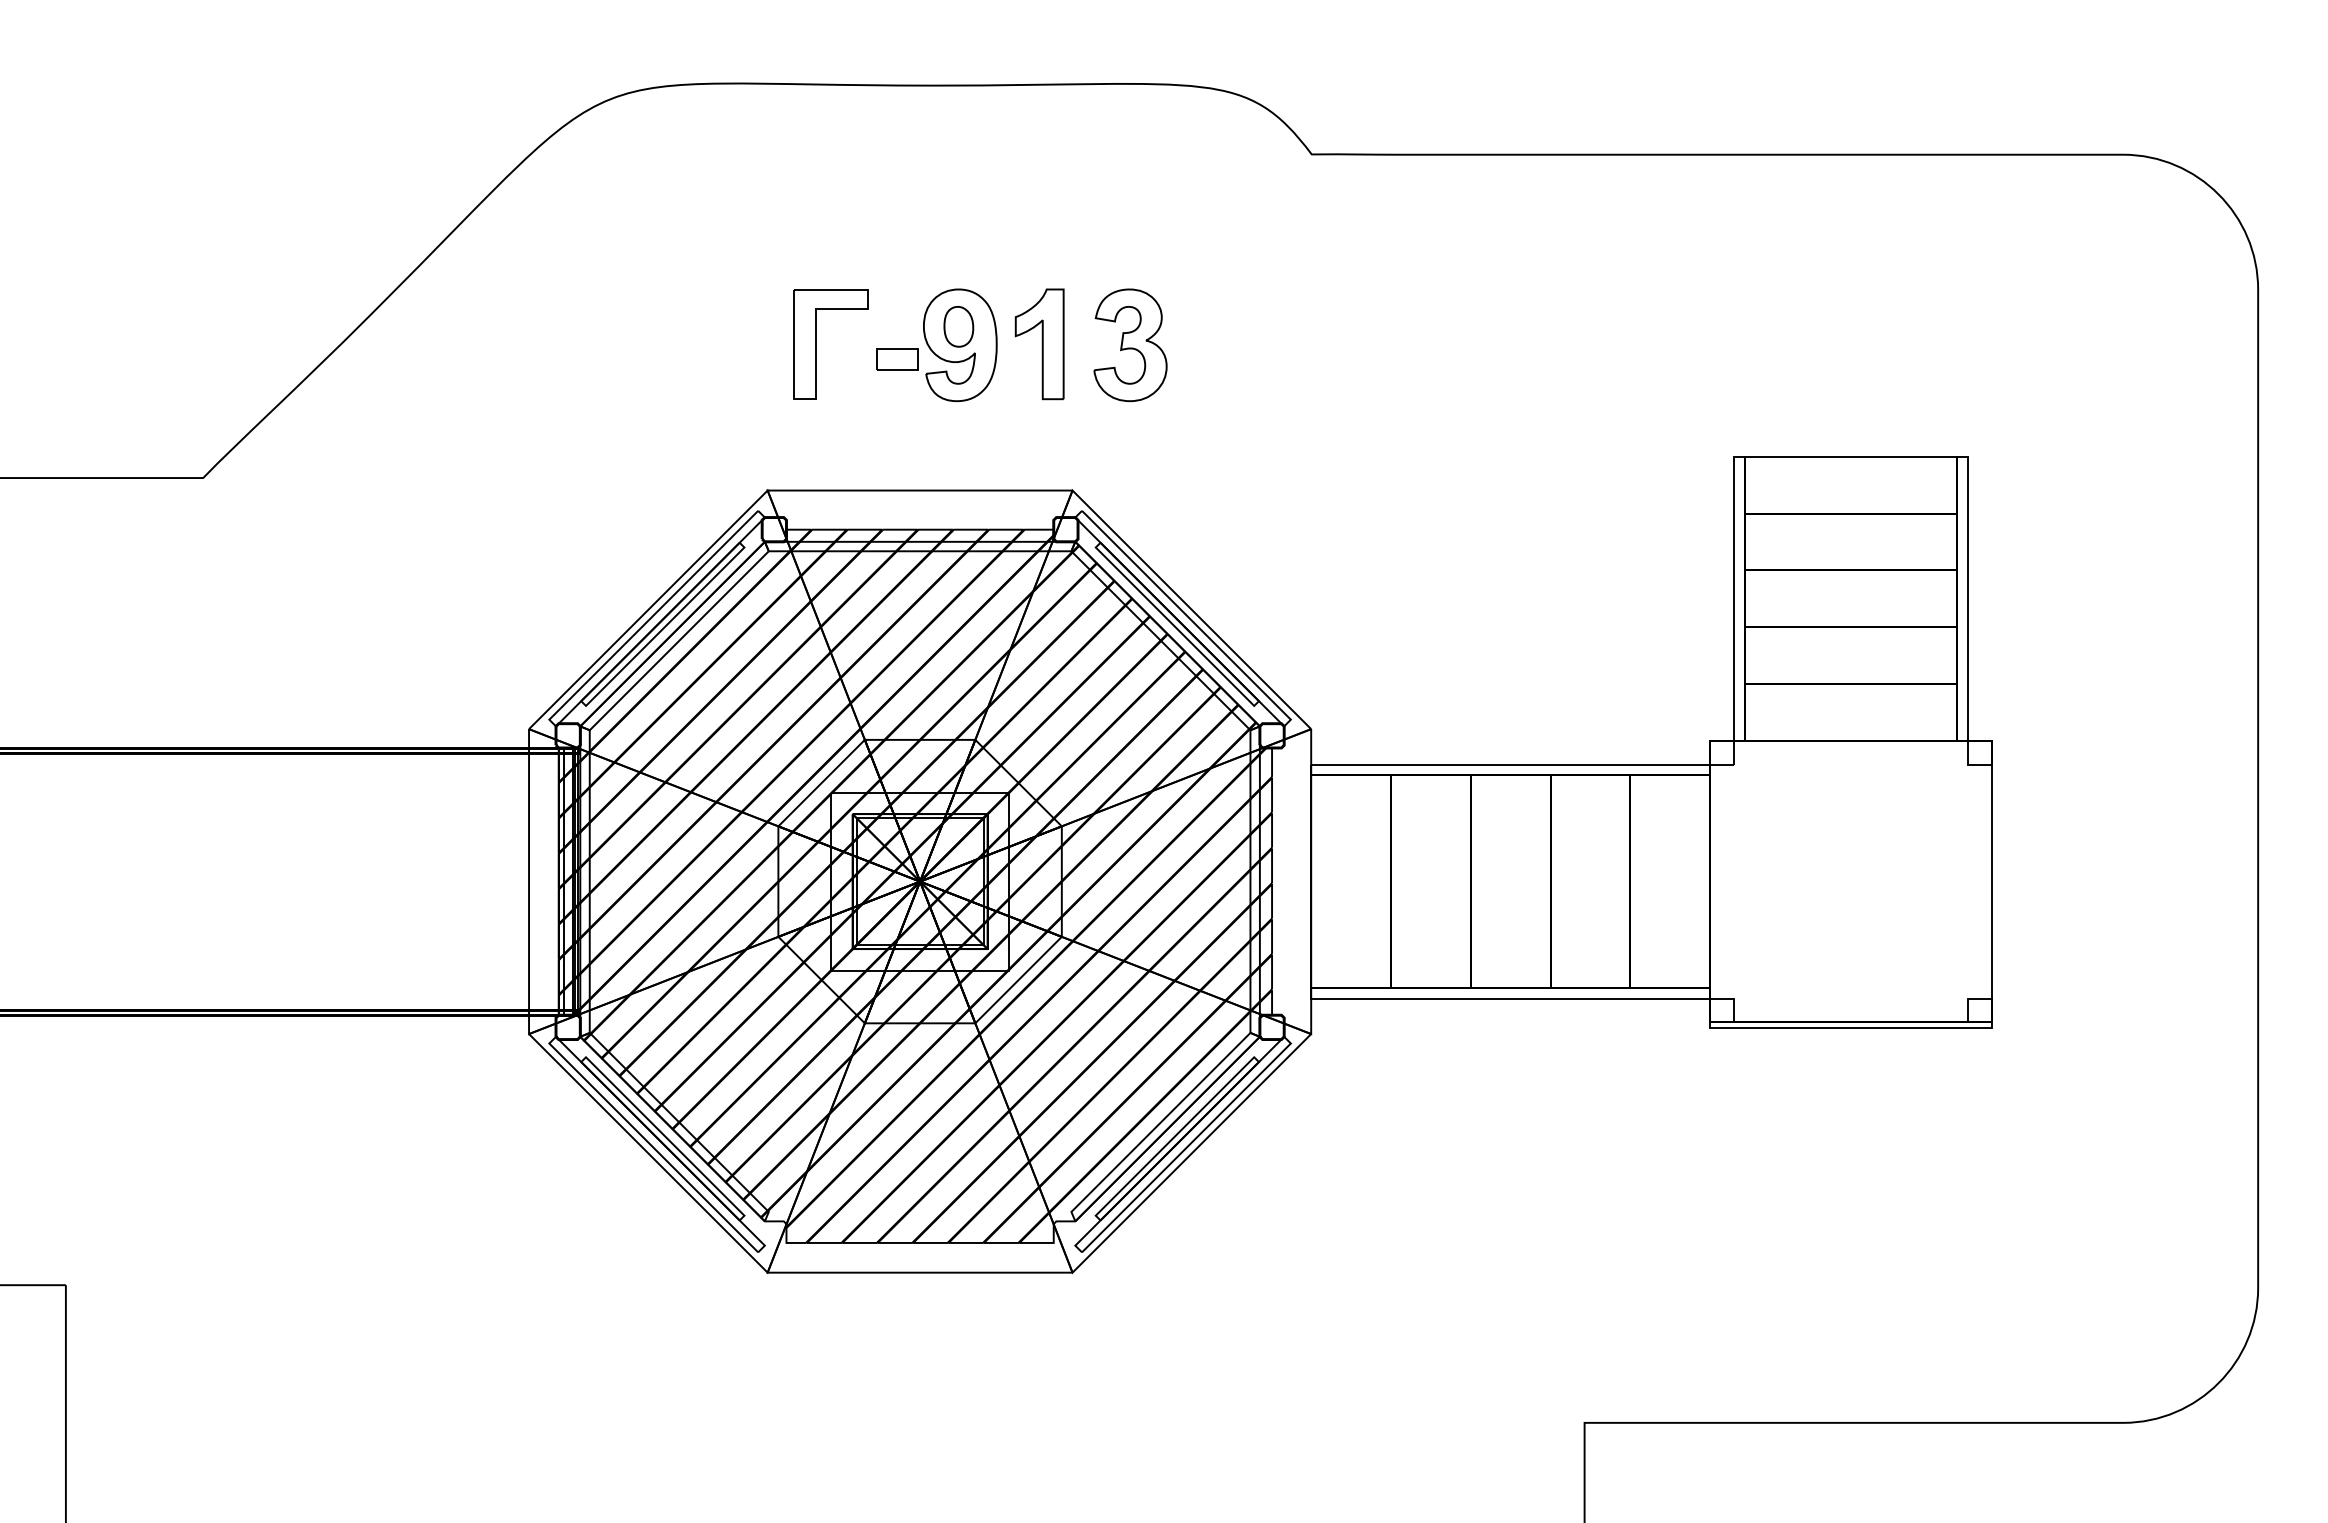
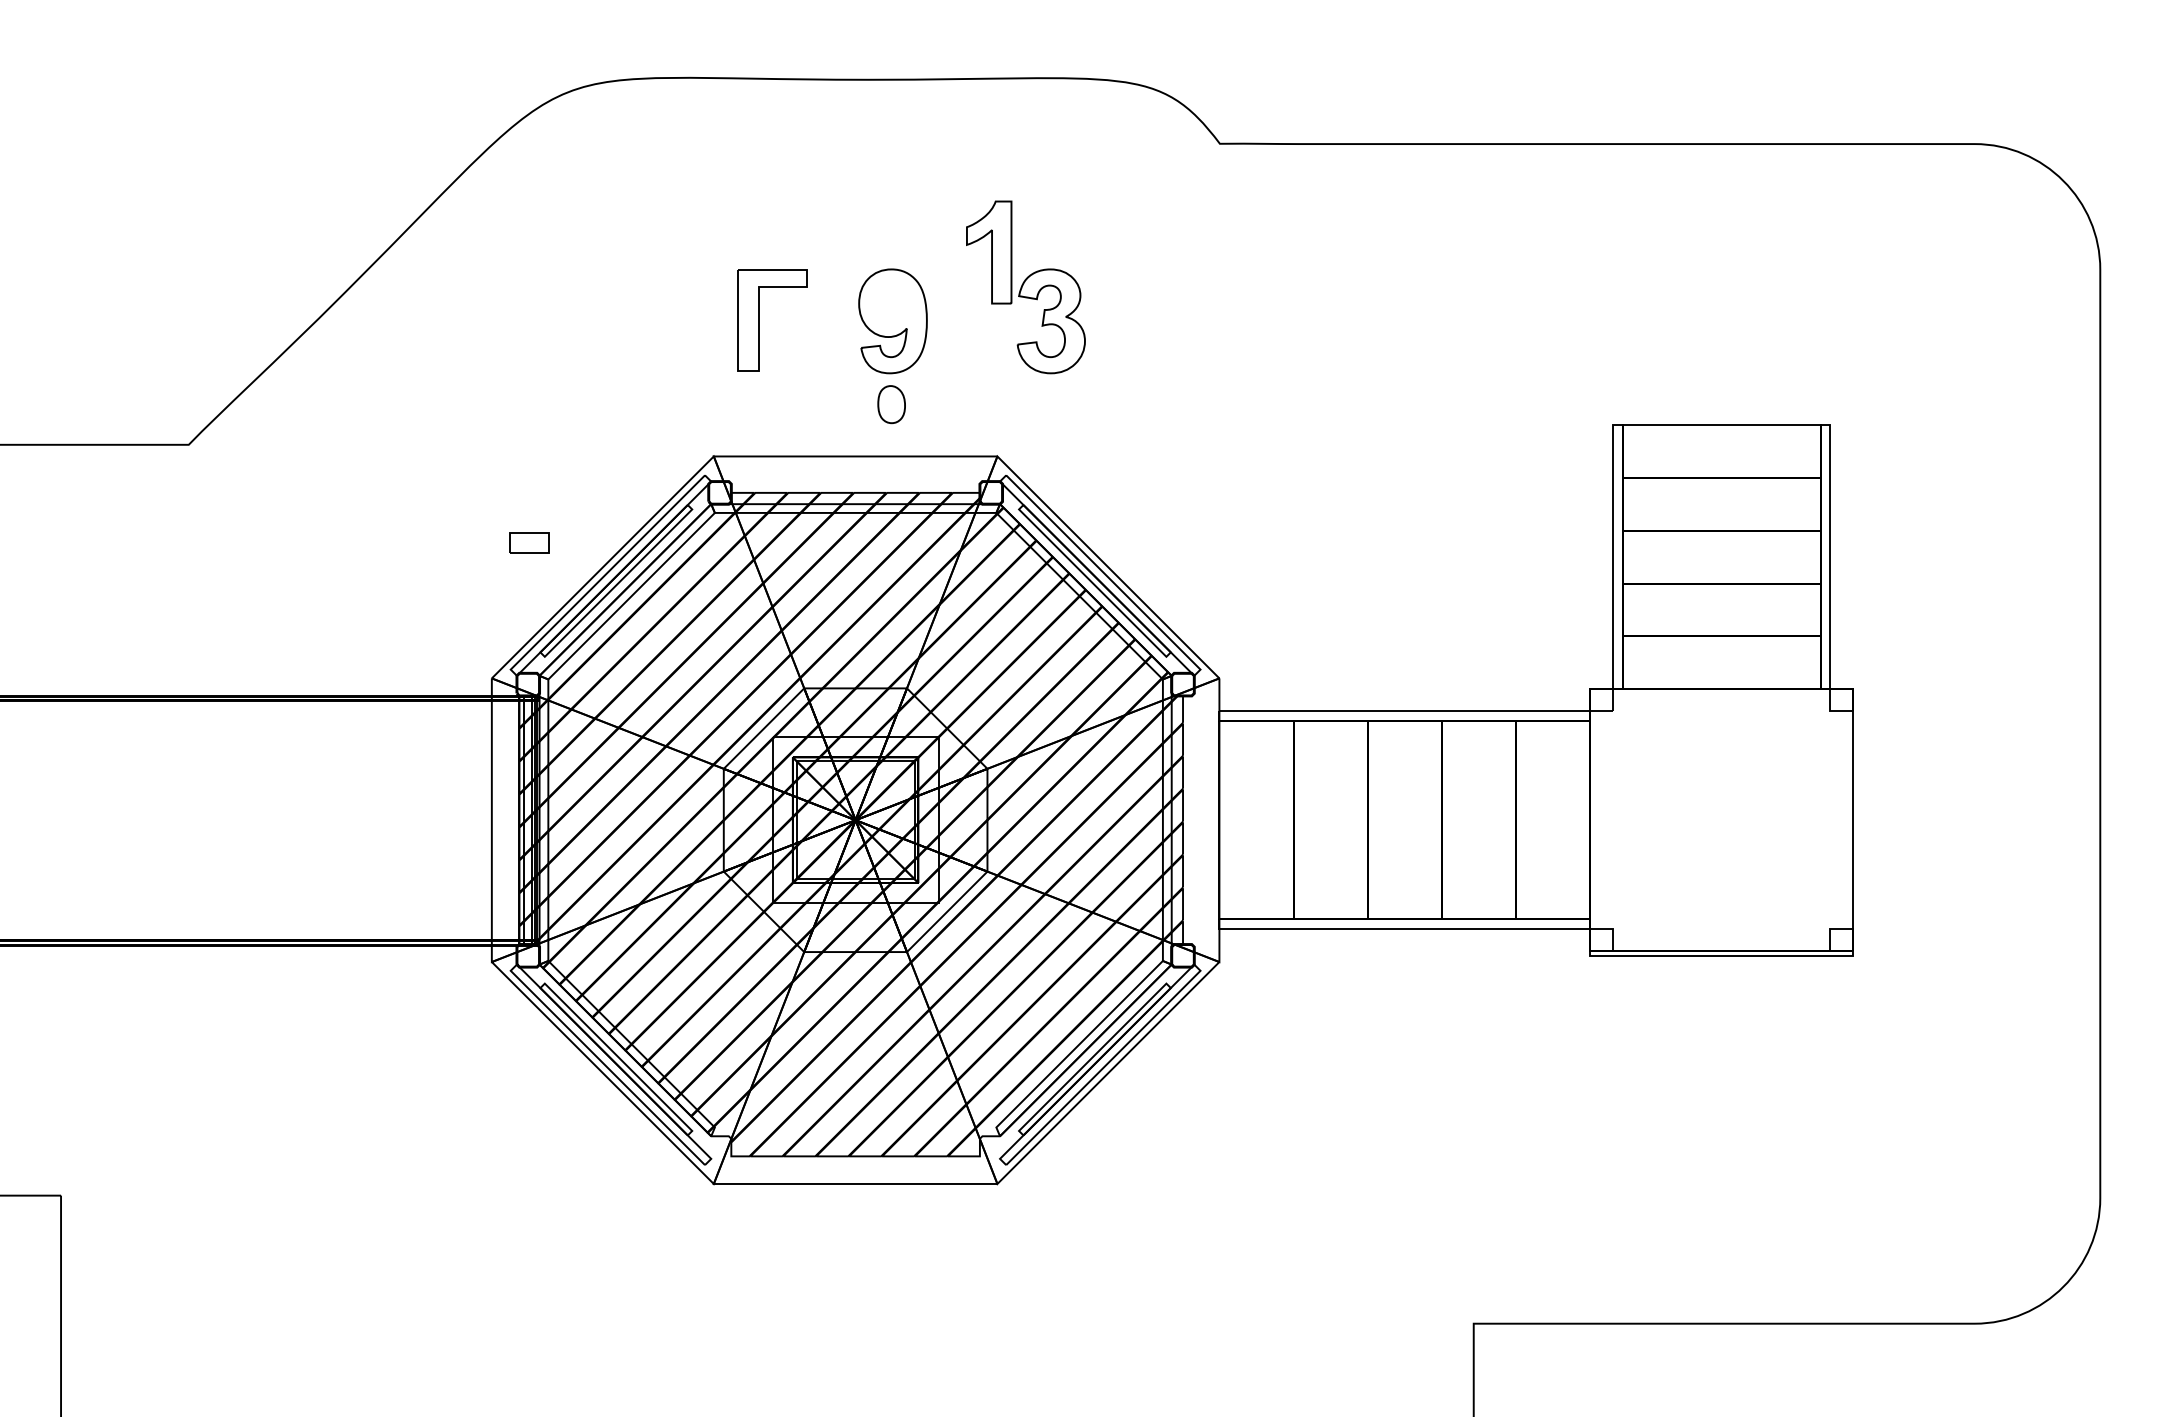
part: (958, 326) -> (891, 404), moved
part: (1039, 344) -> (989, 252), moved
part: (897, 359) -> (529, 542), moved

